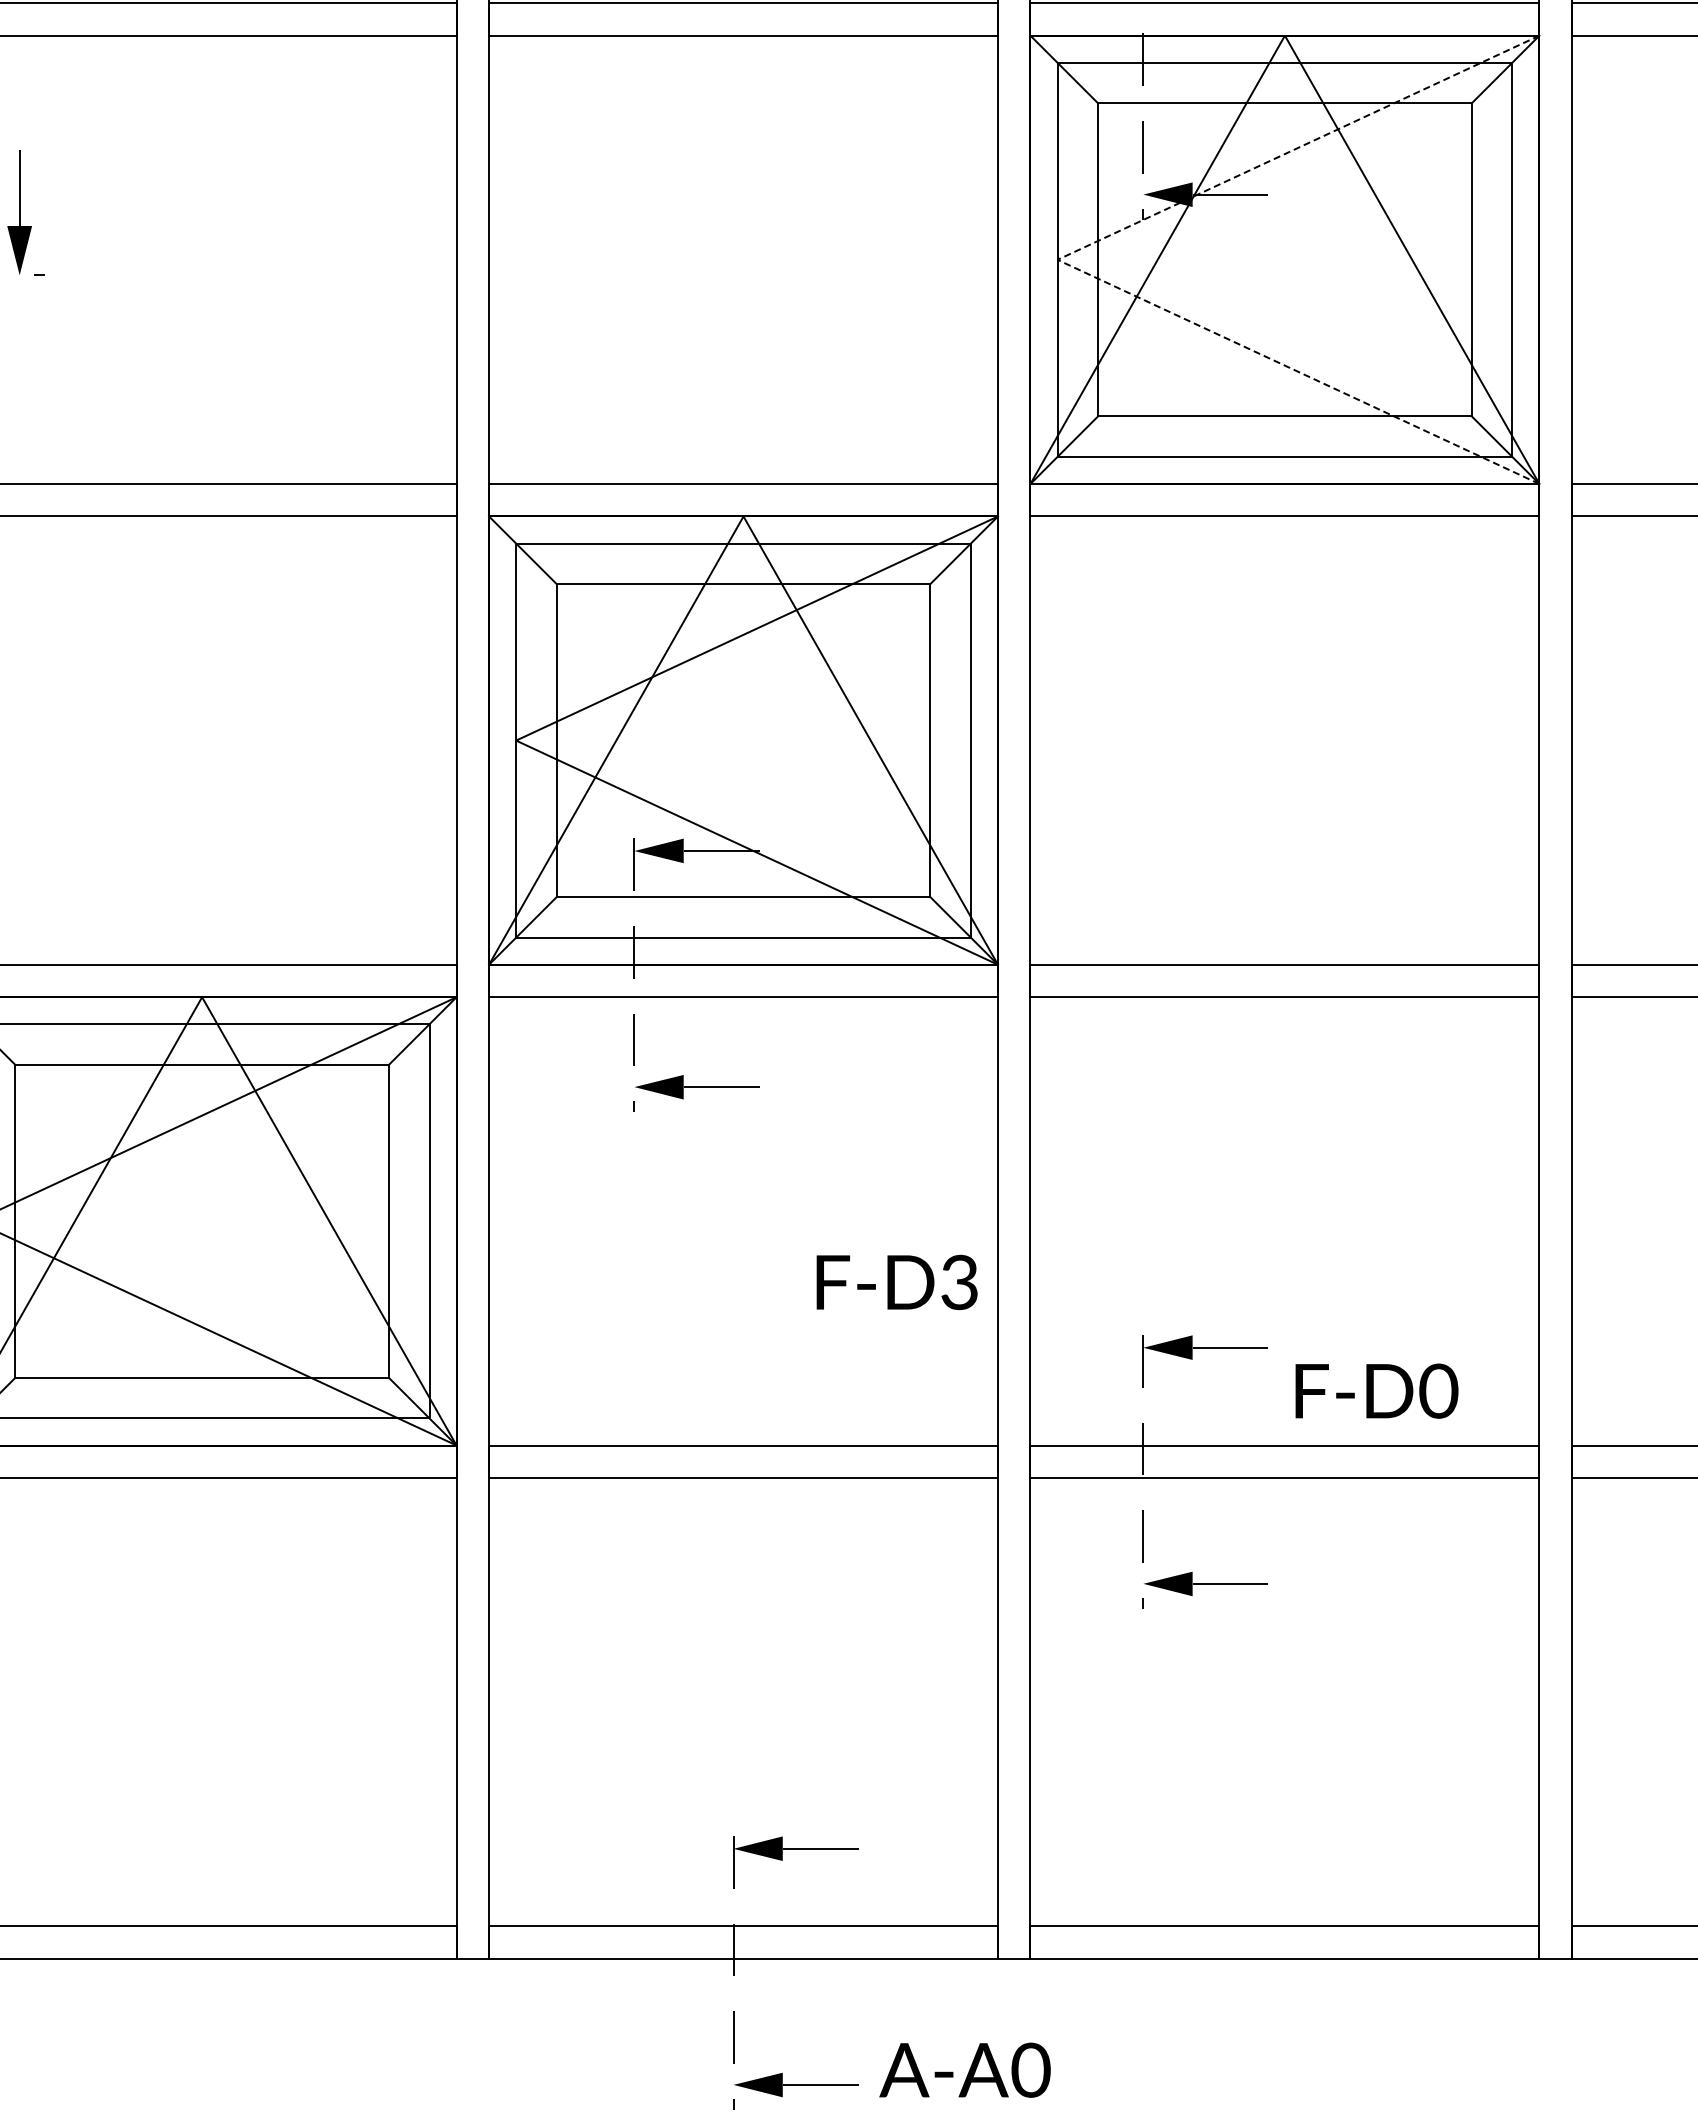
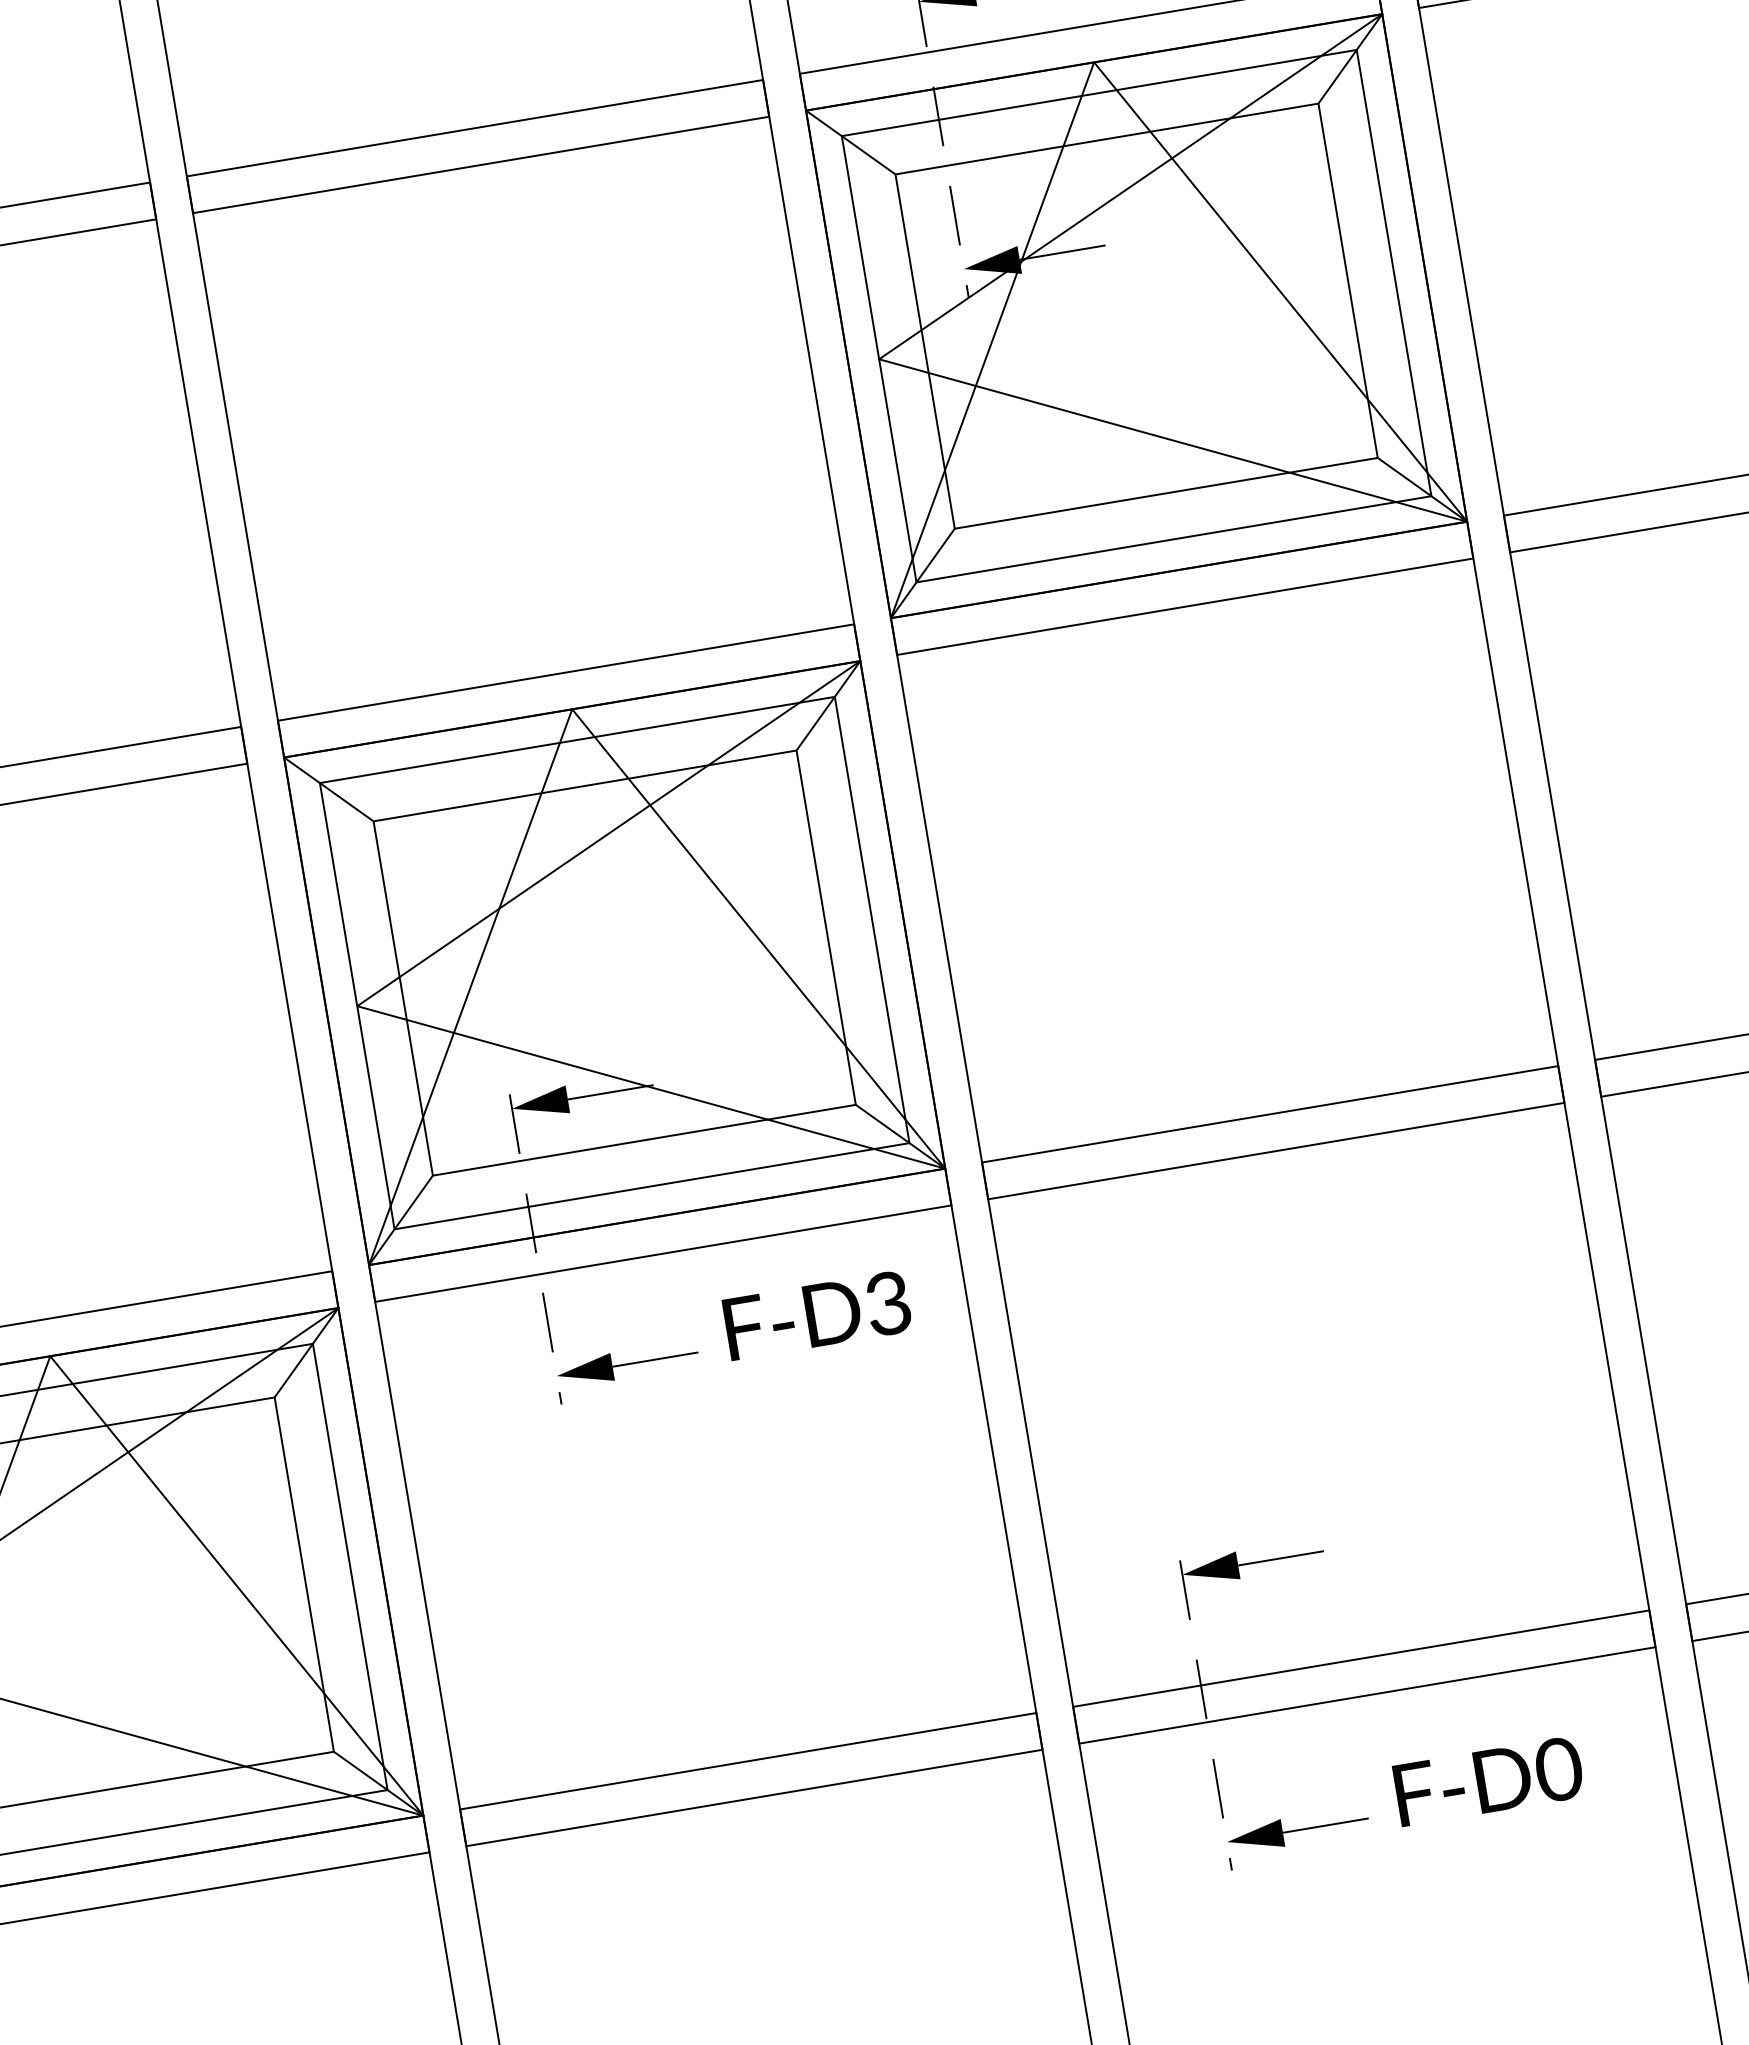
line: (1057, 259) -> (879, 358), dashed -> solid
text: (896, 1282) -> (816, 1315), moved
text: (1376, 1390) -> (1488, 1780), moved

